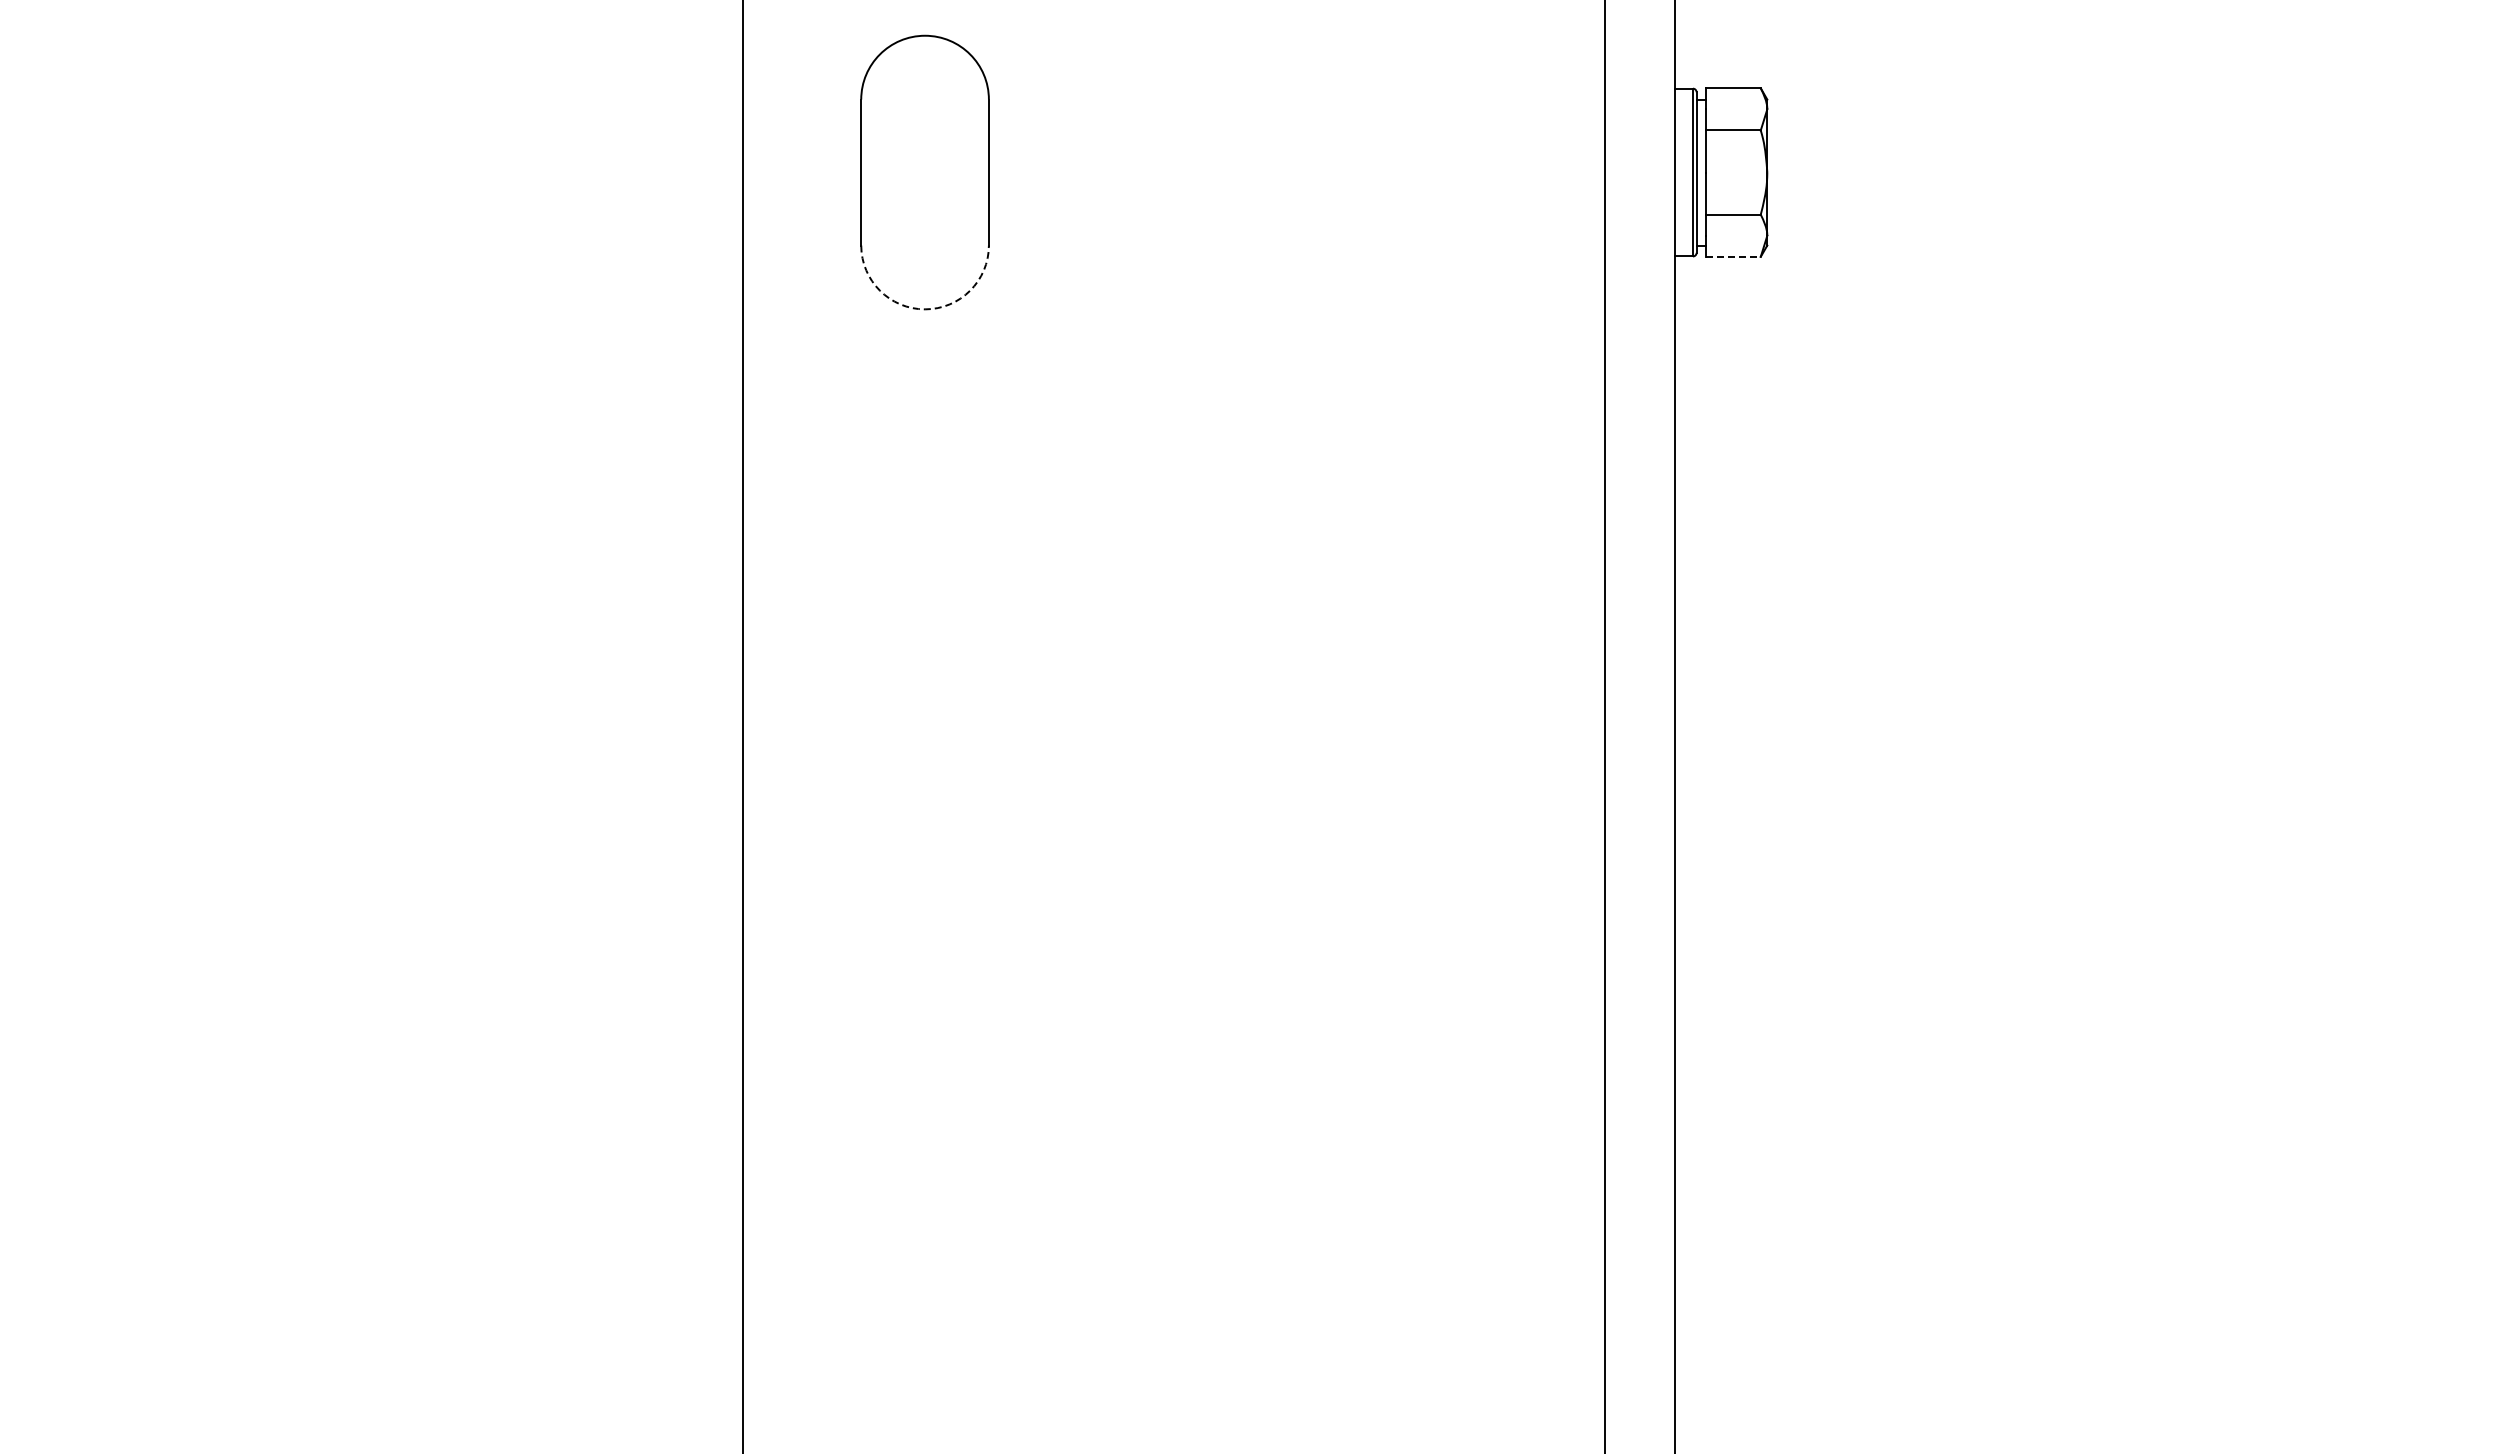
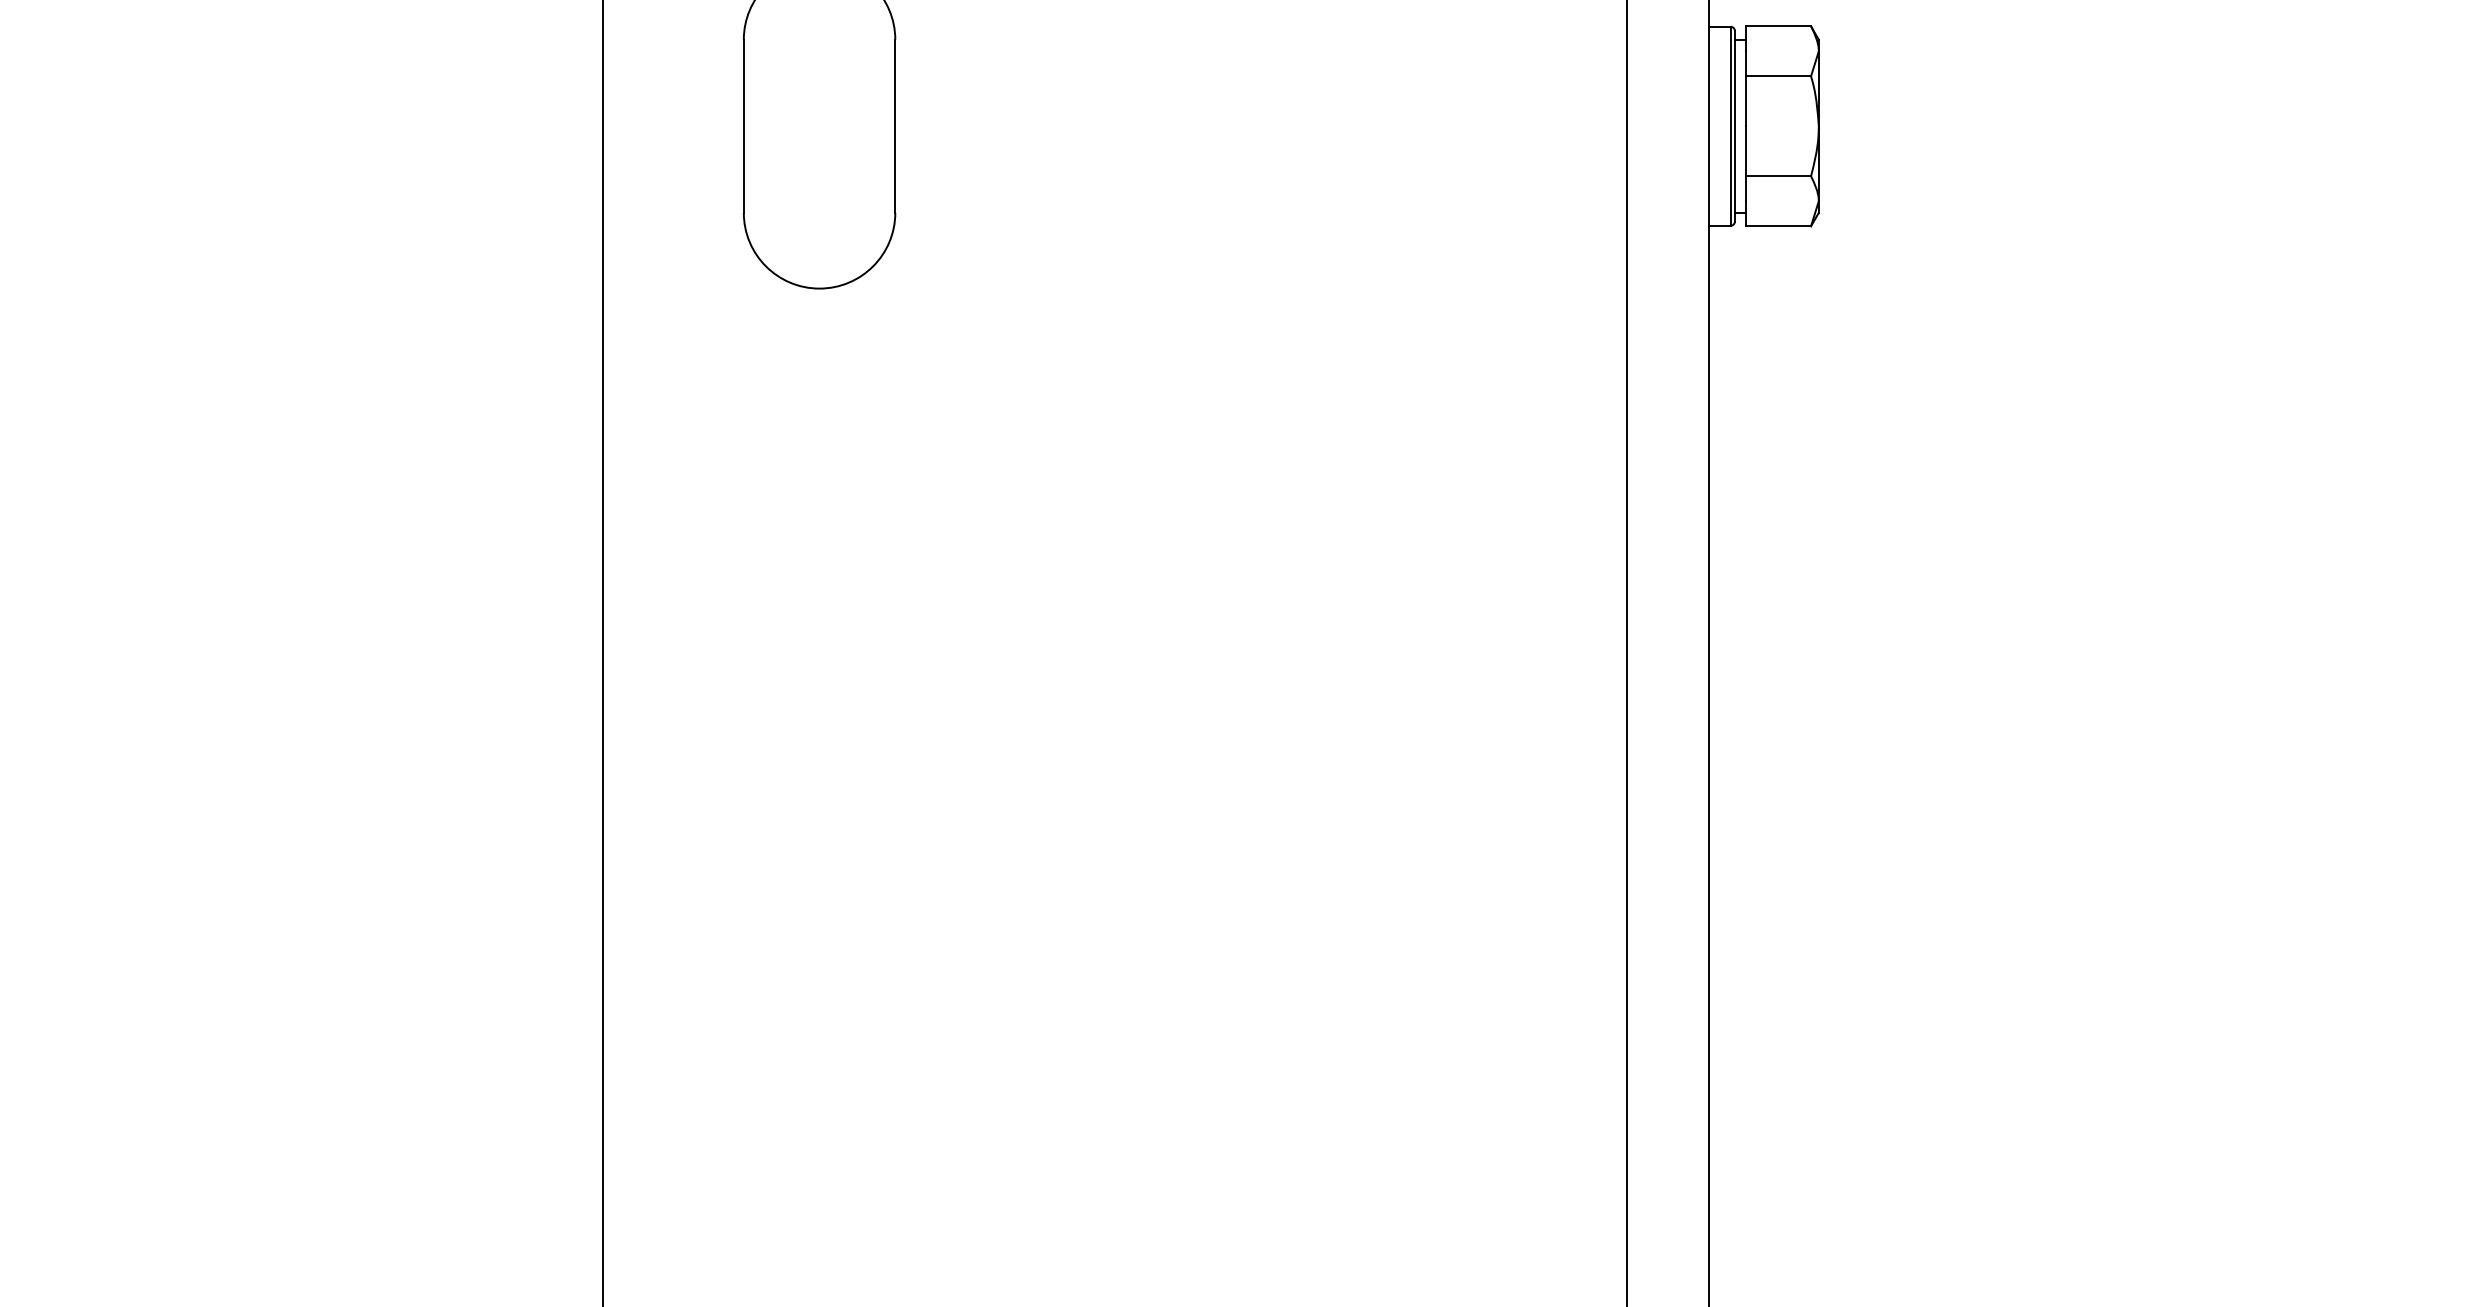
line: (1733, 256) -> (1778, 225), dashed -> solid
arc: (925, 309) -> (820, 288), dashed -> solid

